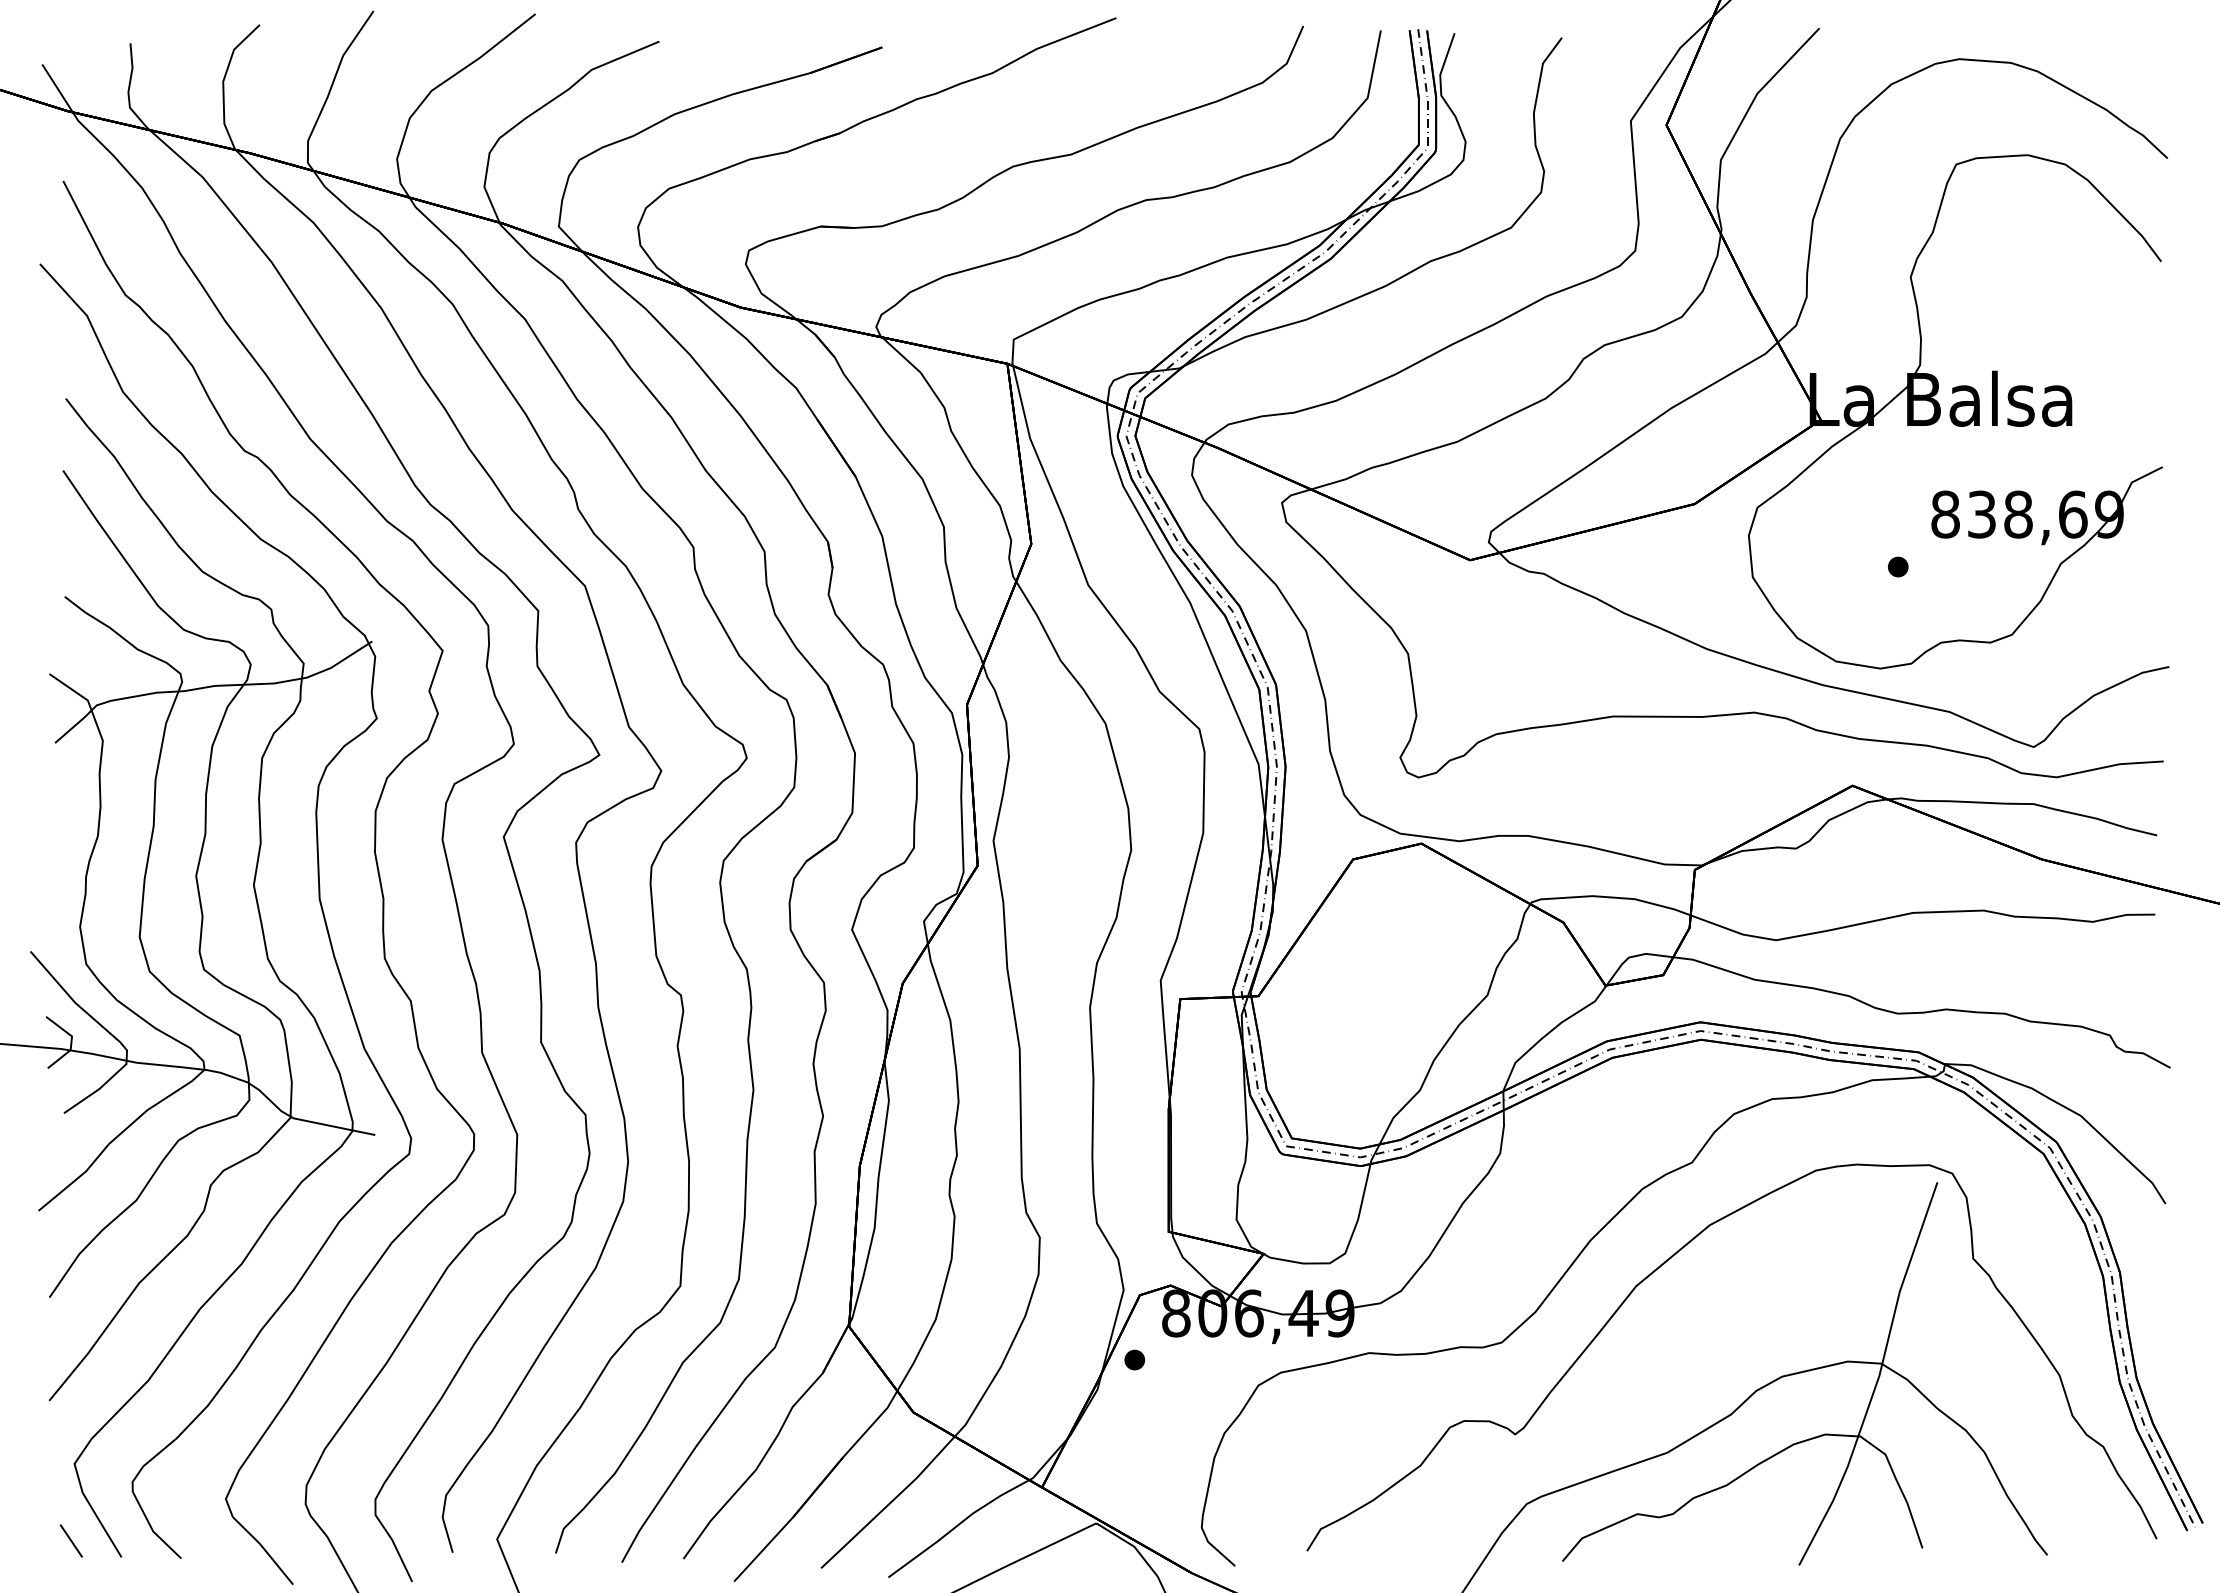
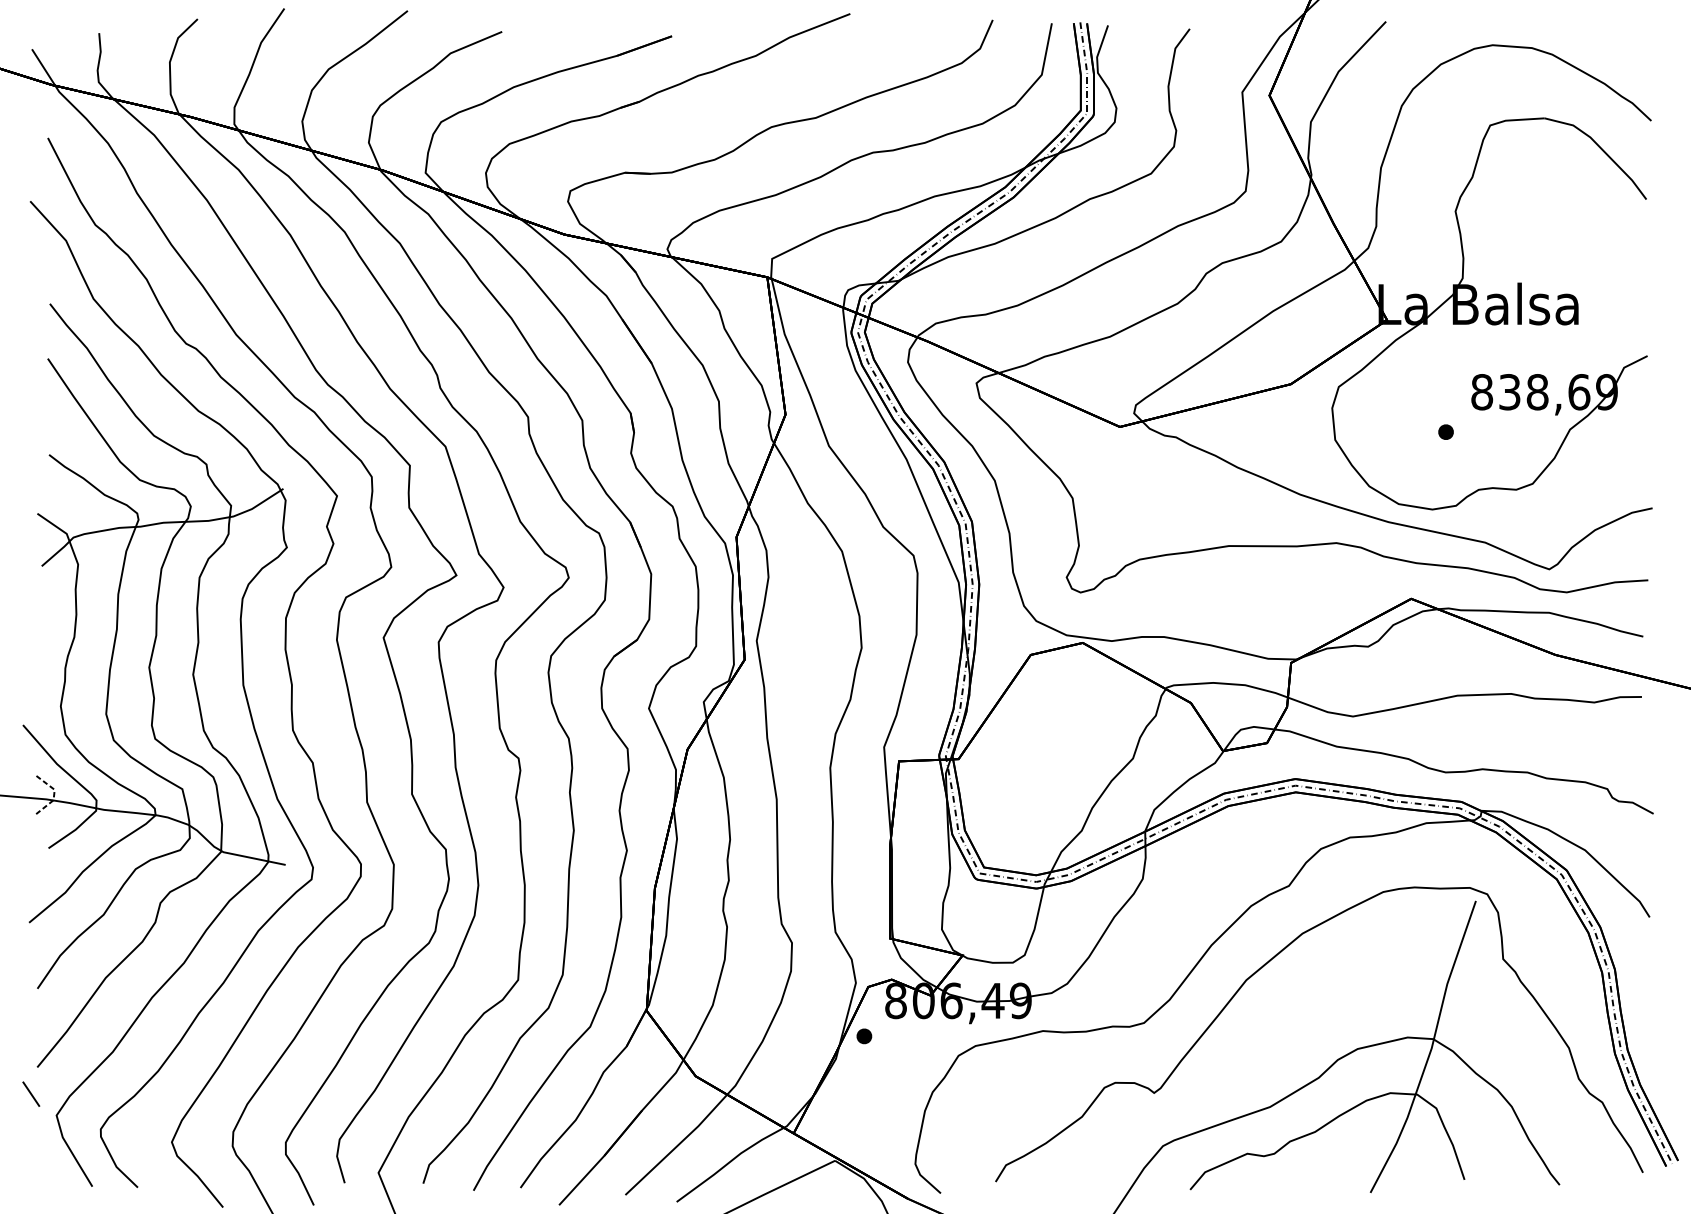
line: (71, 1041) -> (54, 793), solid -> dashed
line: (70, 1540) -> (30, 1093), moved

